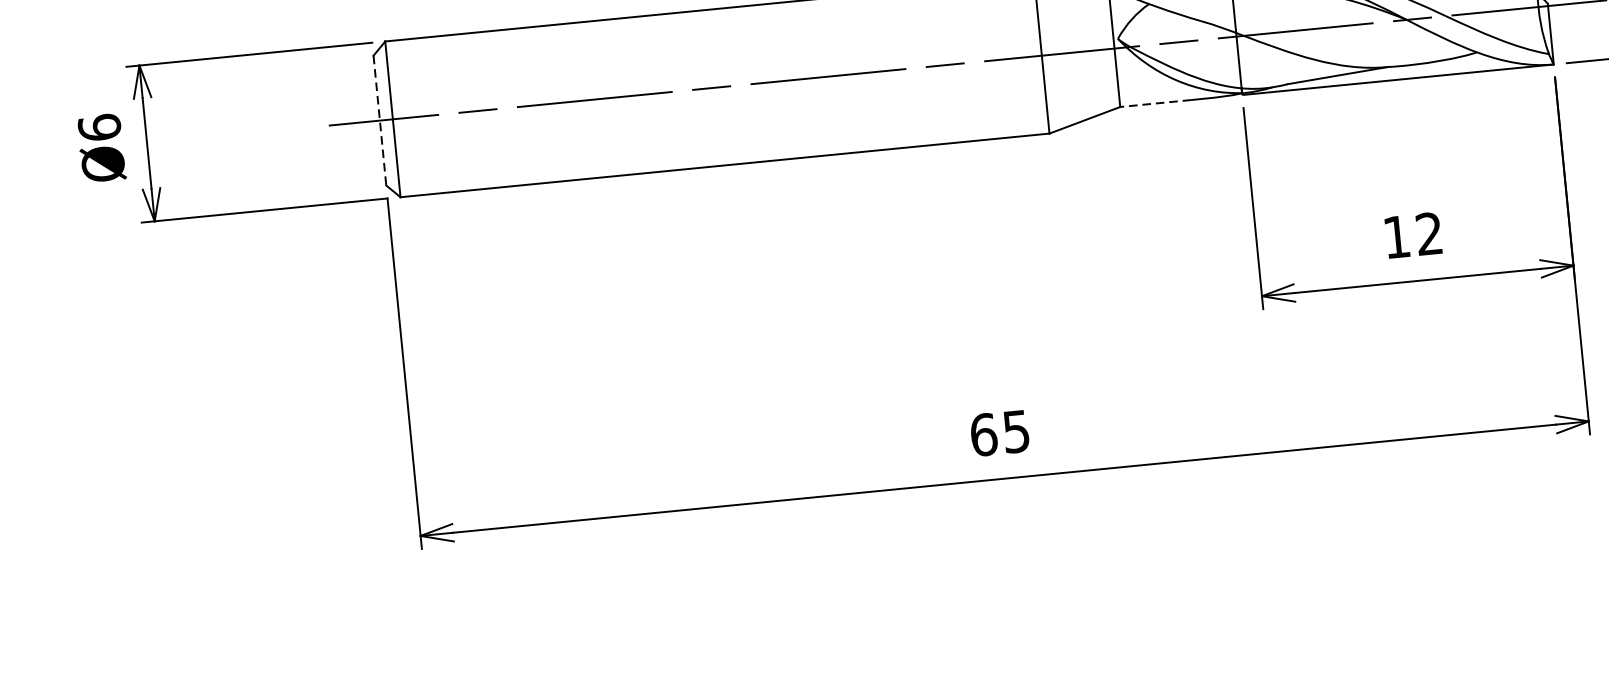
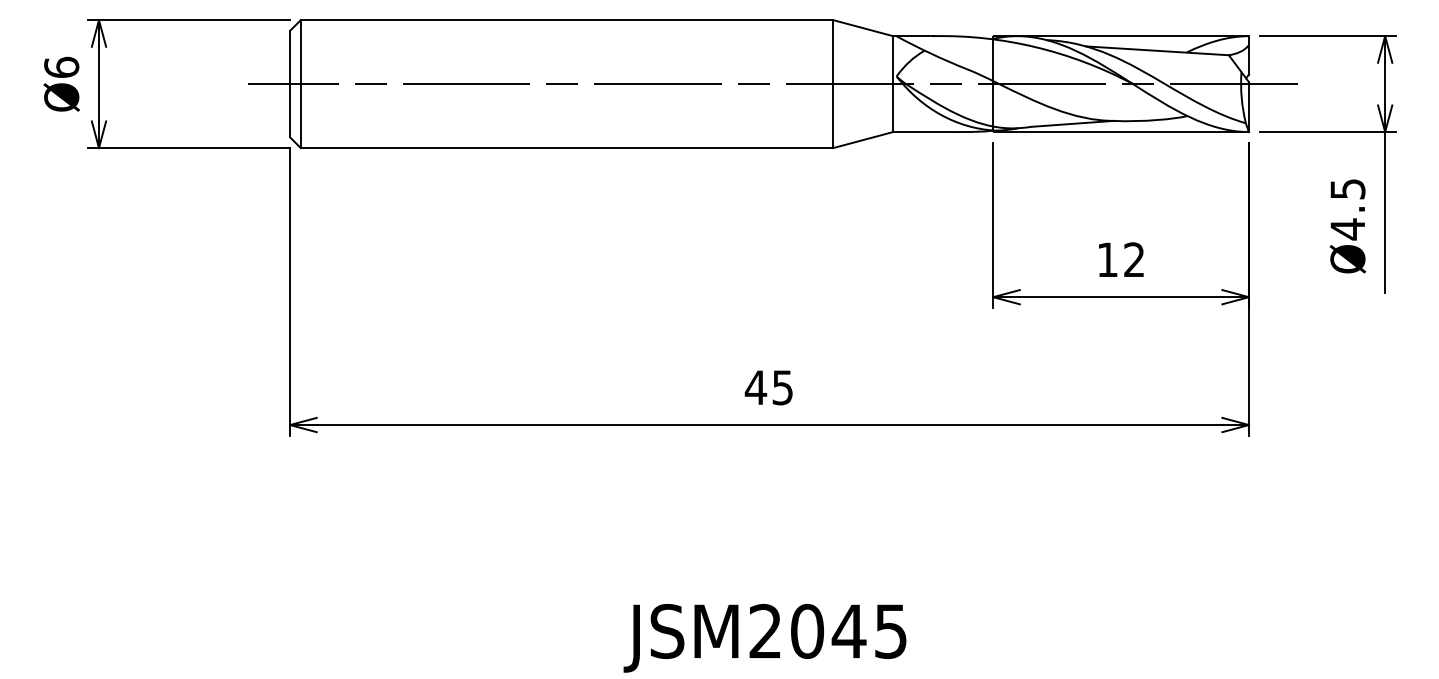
line: (1154, 104) -> (921, 132), dashed -> solid
line: (380, 121) -> (290, 84), dashed -> solid
text: (983, 434) -> (755, 387), 65 -> 45

